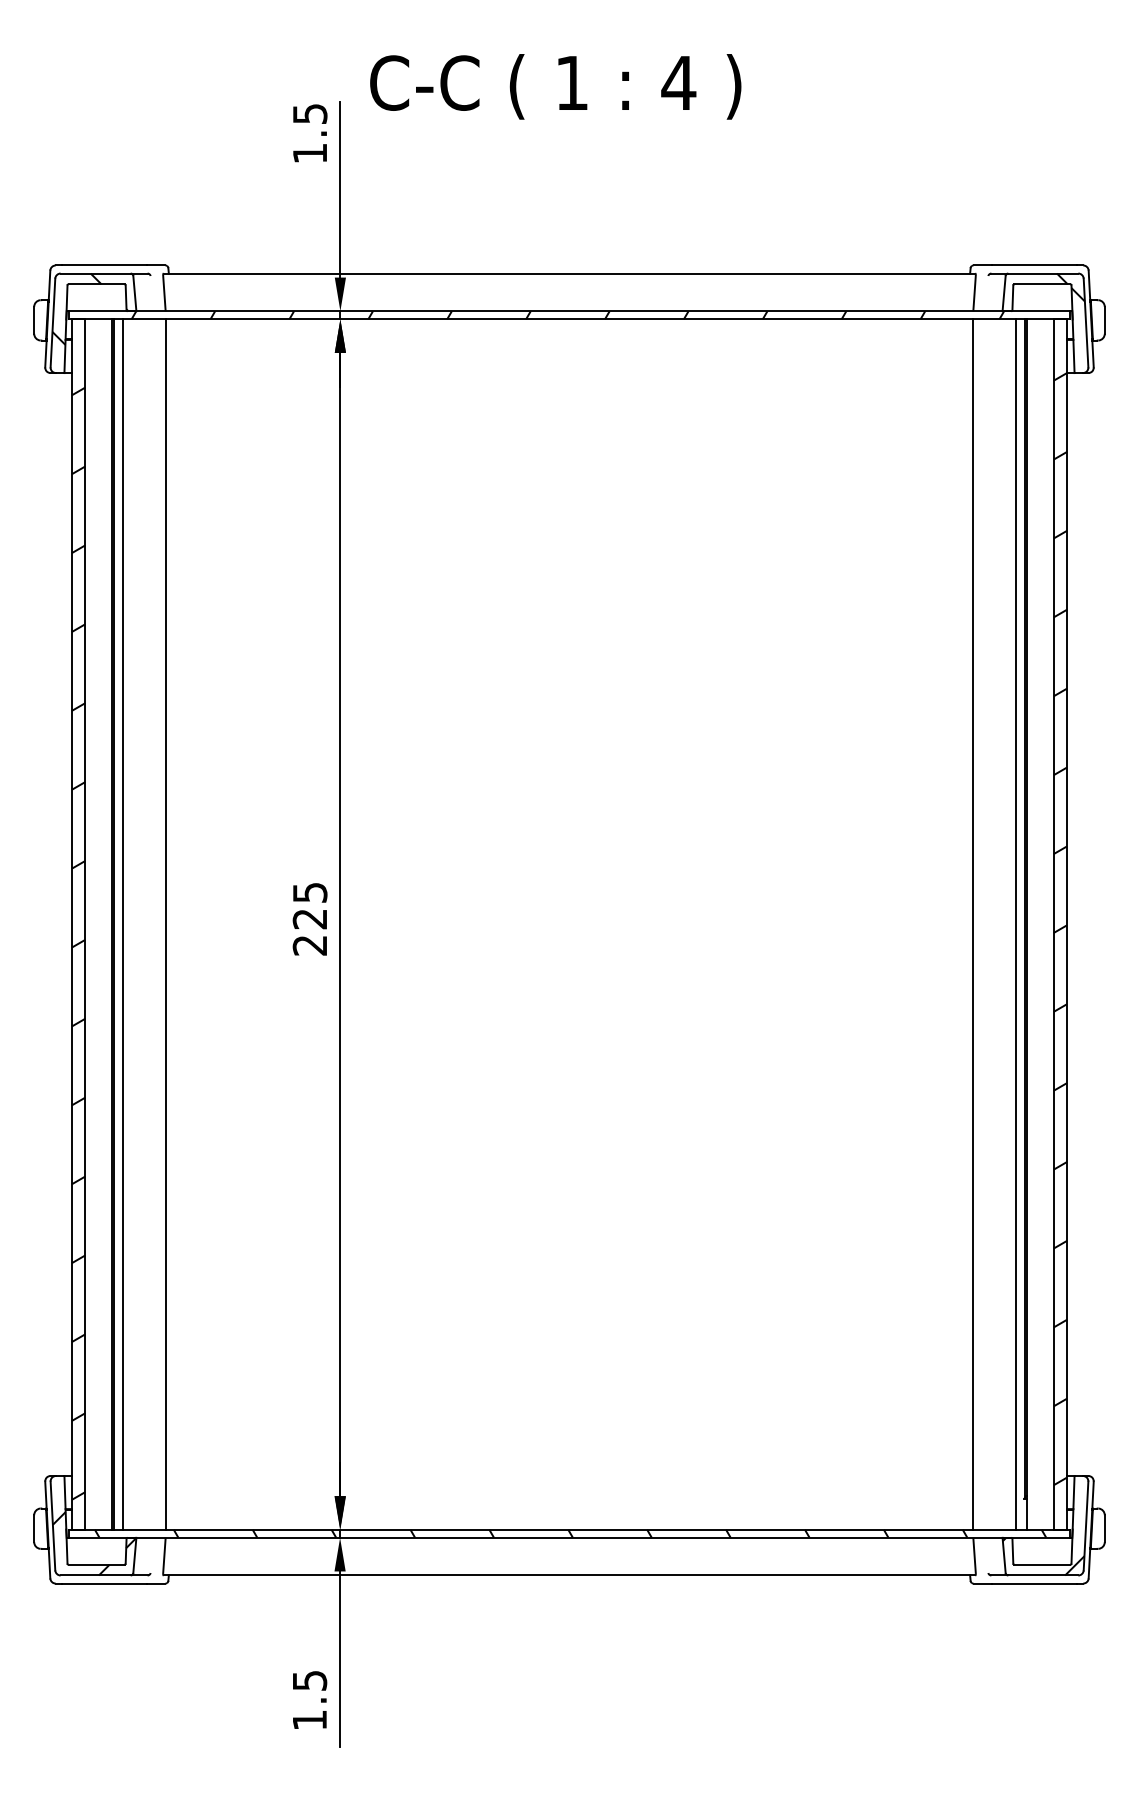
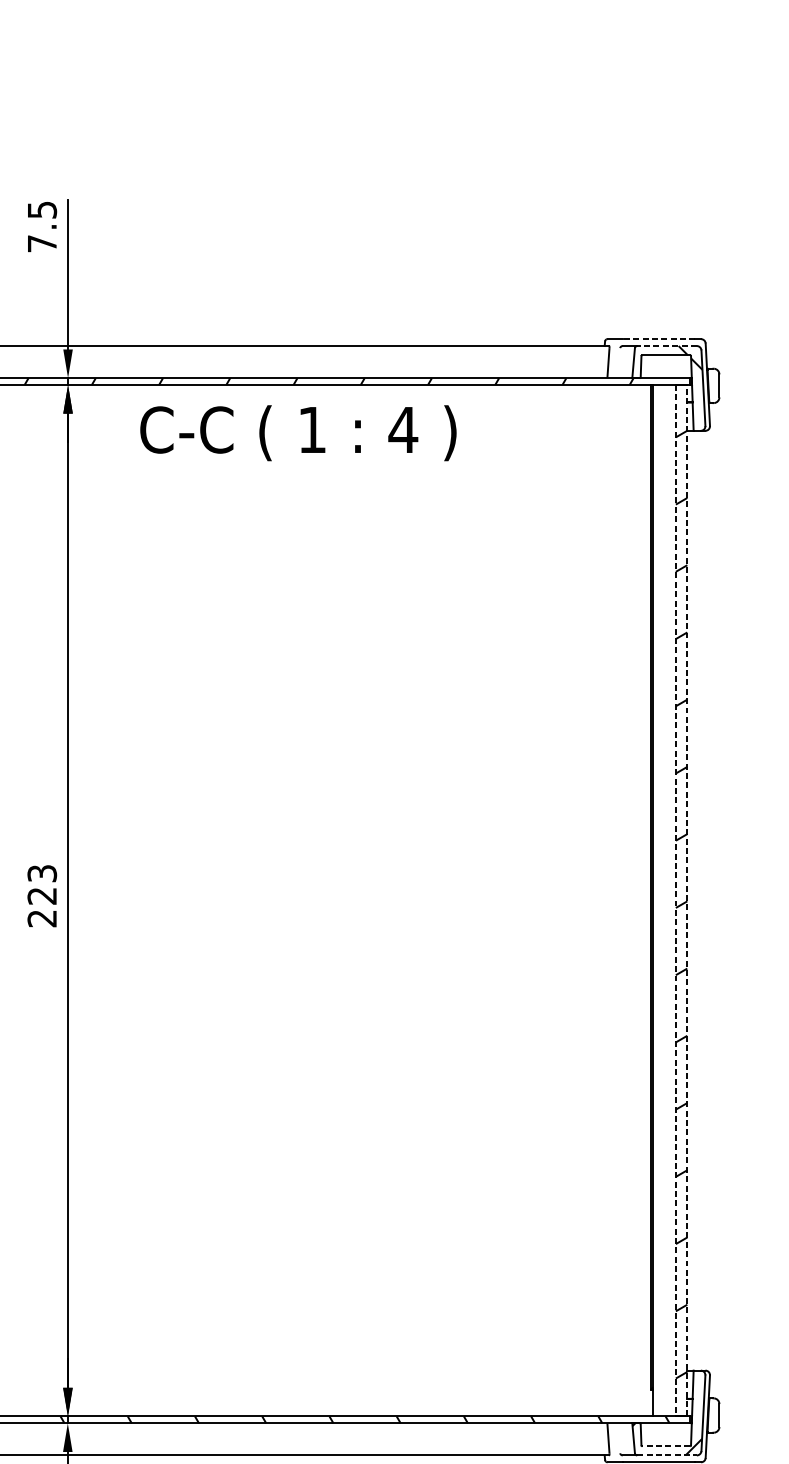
text: (555, 86) -> (298, 432), moved
text: (309, 153) -> (41, 243), 1.5 -> 7.5
line: (1034, 265) -> (659, 339), solid -> dashed
line: (1043, 273) -> (667, 345), solid -> dashed
text: (309, 892) -> (41, 873), 225 -> 223
line: (972, 924) -> (606, 900), removed
line: (1016, 924) -> (644, 900), removed
line: (1067, 924) -> (687, 900), solid -> dashed
line: (1053, 925) -> (675, 901), solid -> dashed
line: (1041, 1564) -> (665, 1446), solid -> dashed
line: (1043, 1575) -> (667, 1455), solid -> dashed

